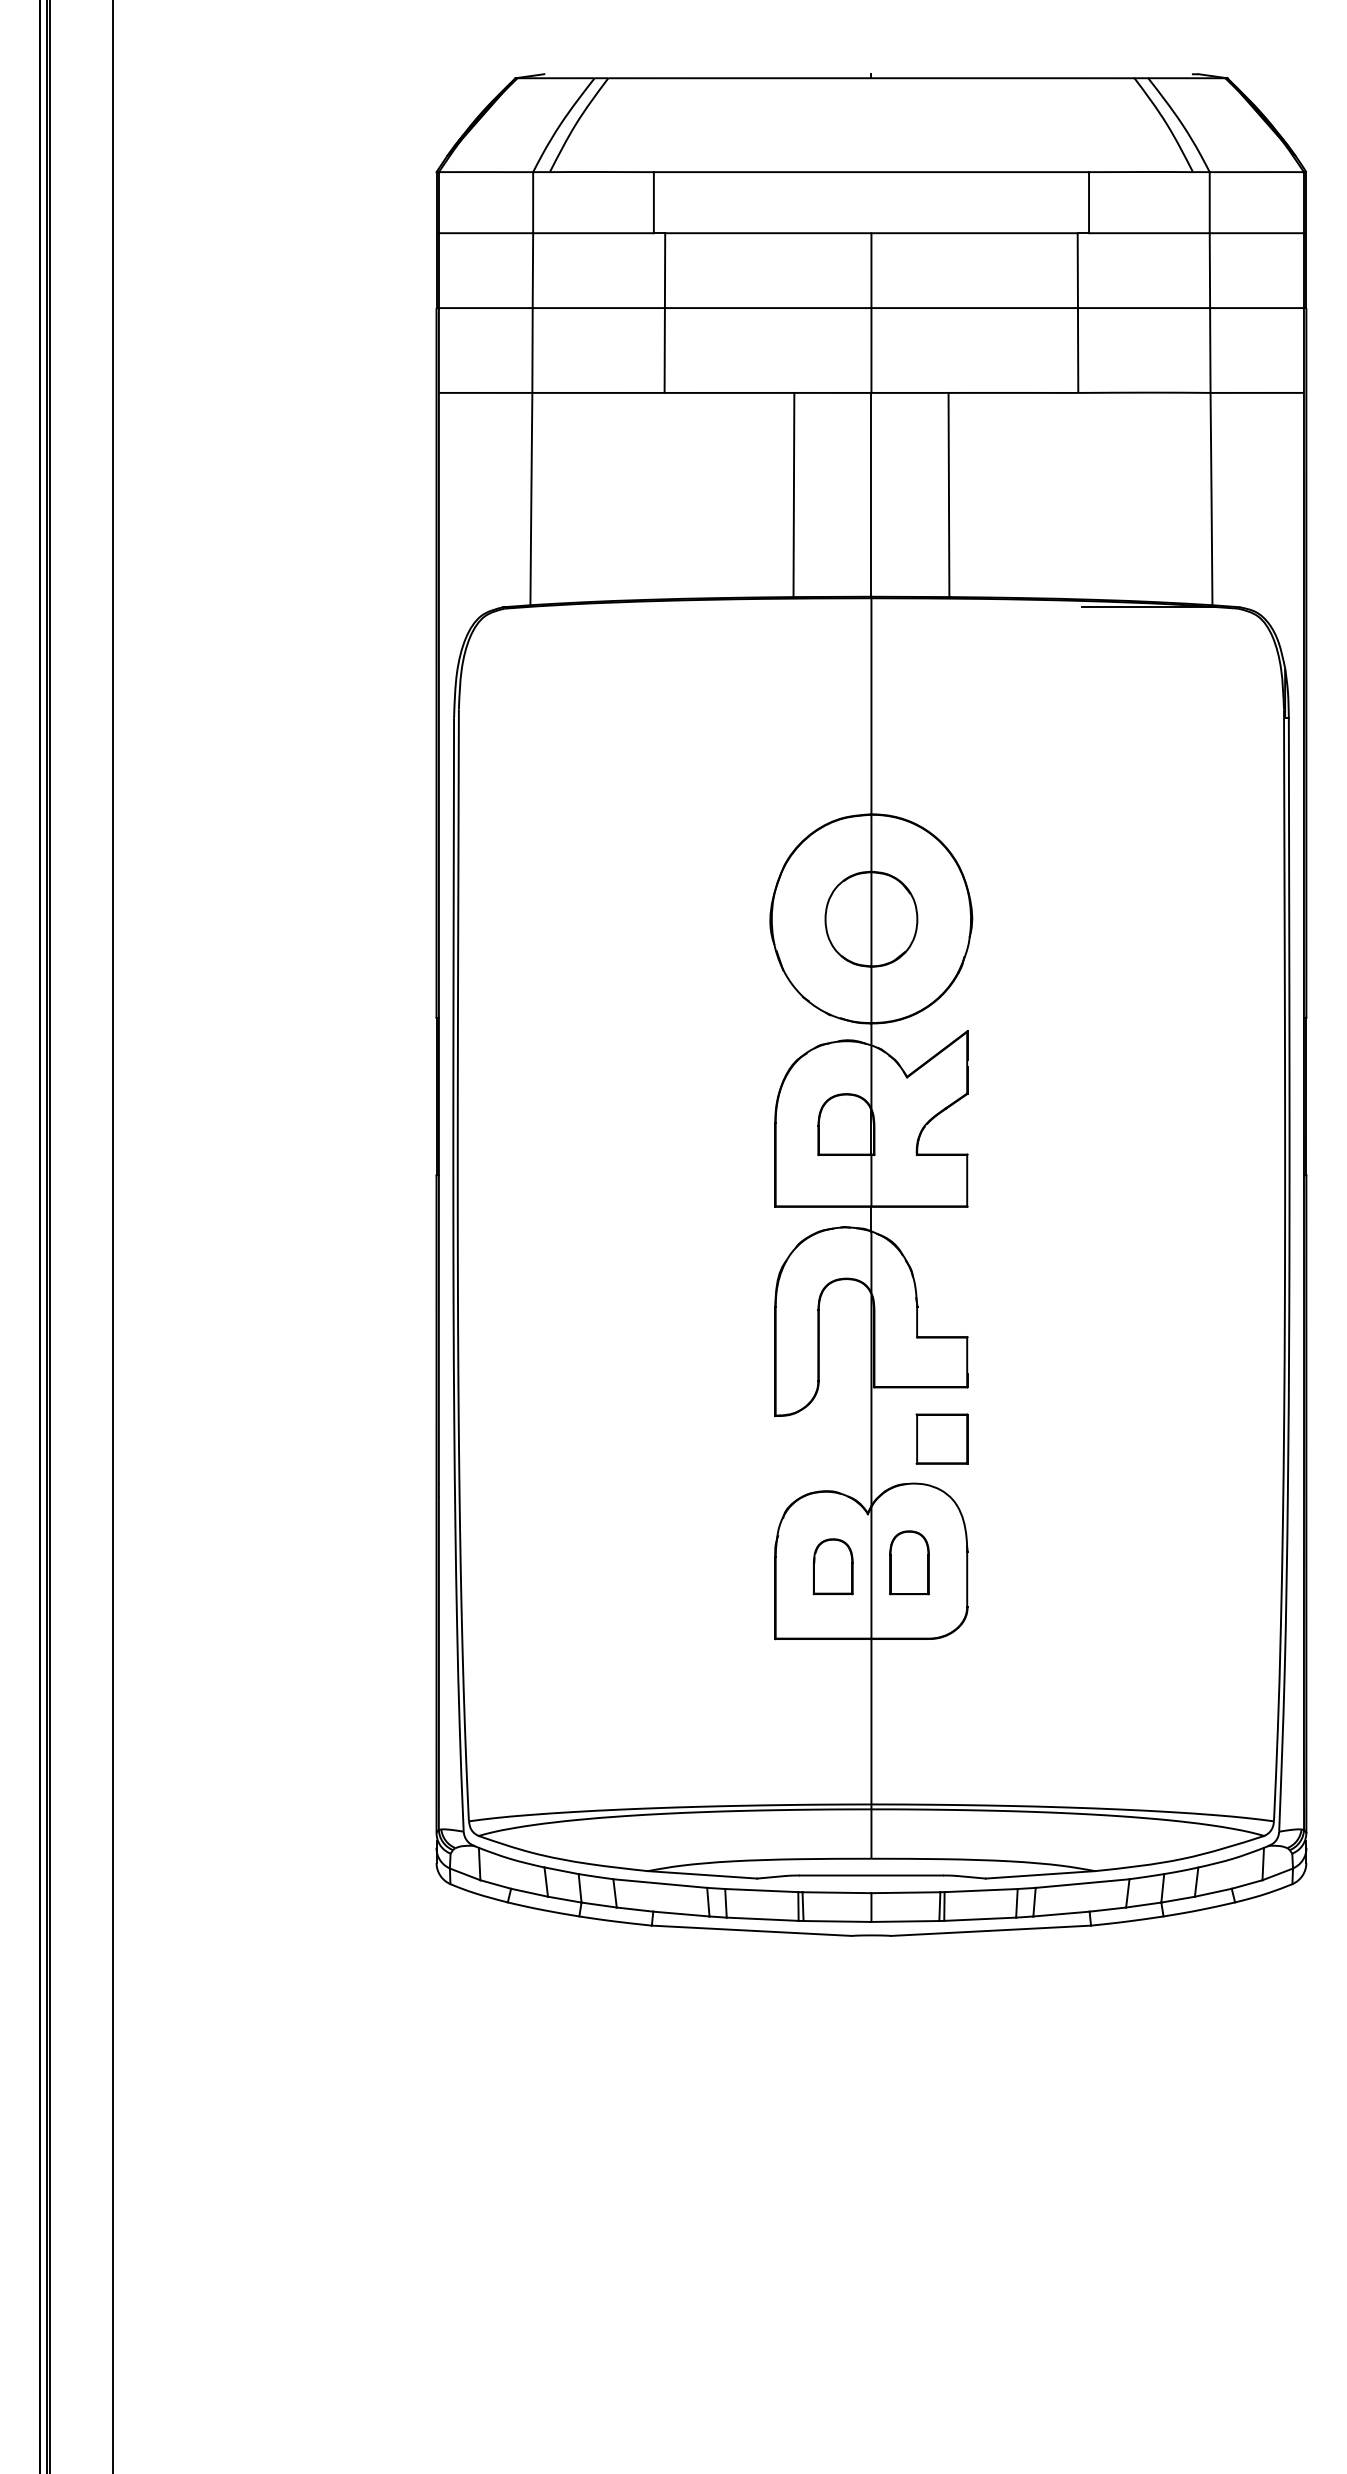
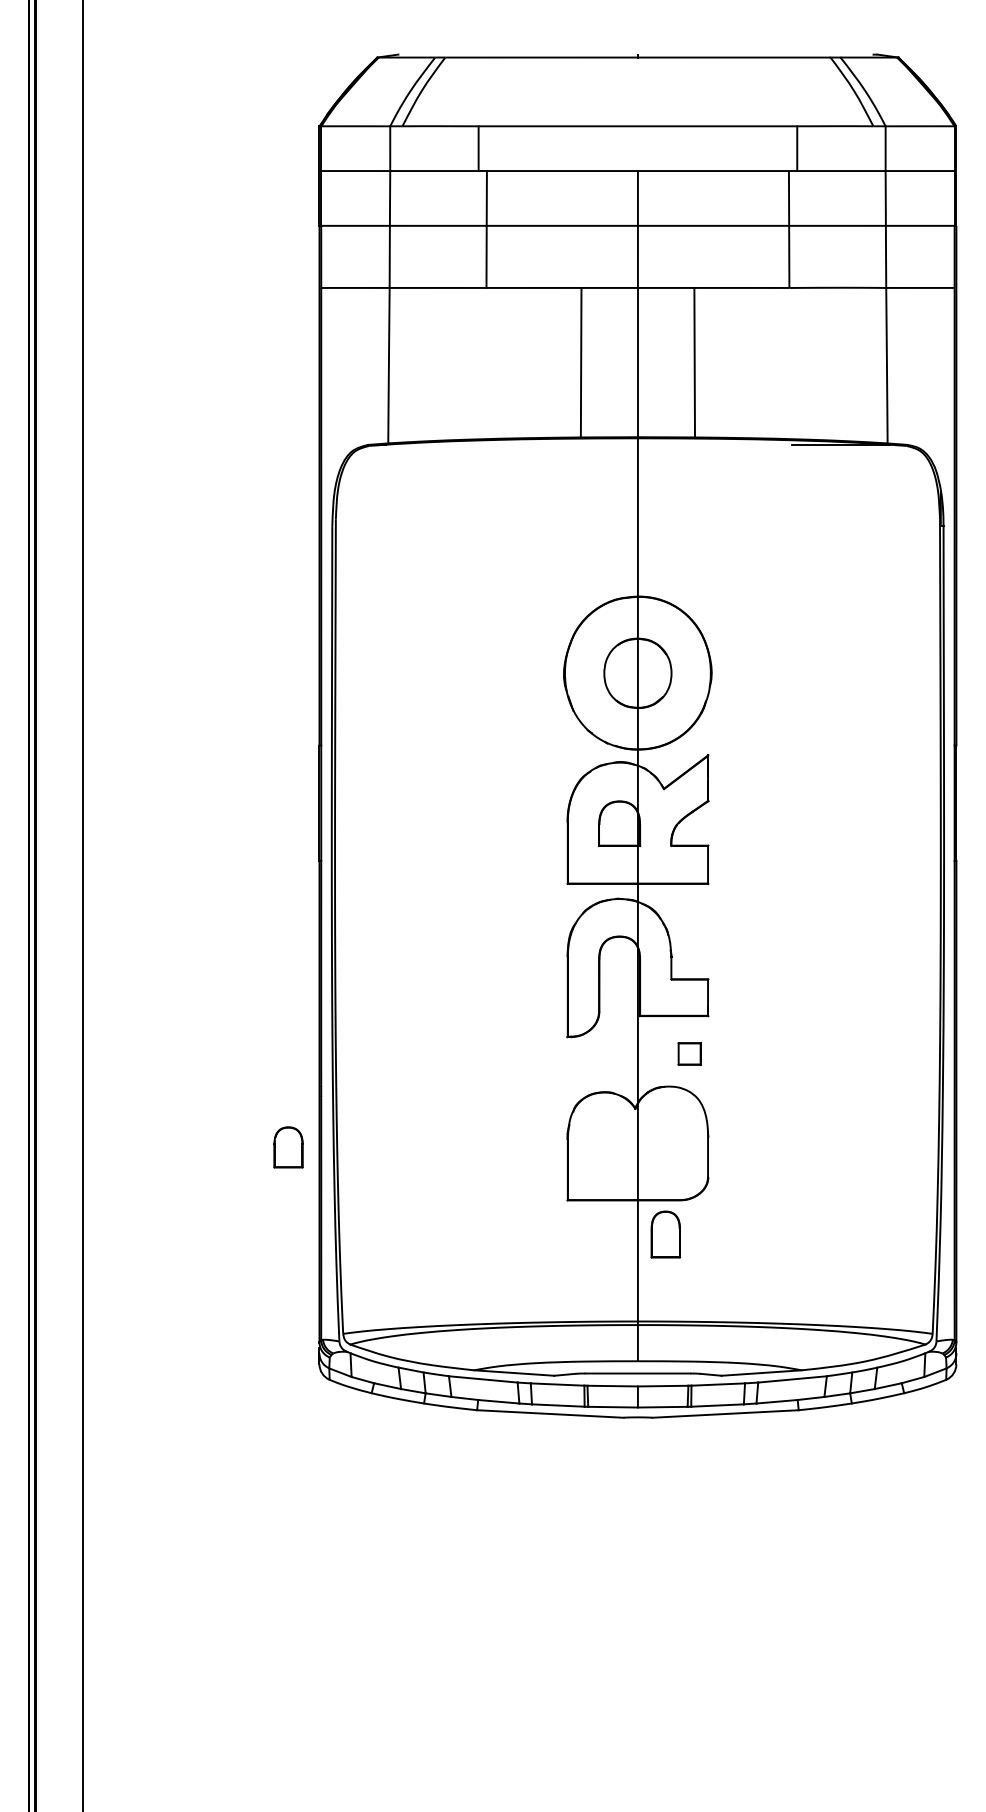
part: (941, 1438) -> (689, 1053), size x0.6
part: (909, 1562) -> (665, 1234), moved
part: (832, 1566) -> (287, 1147), moved

